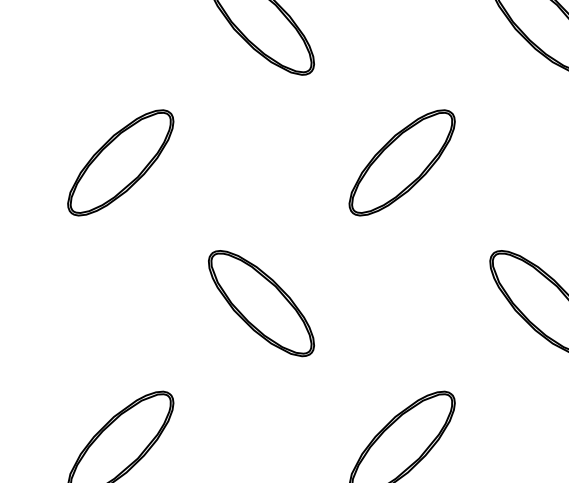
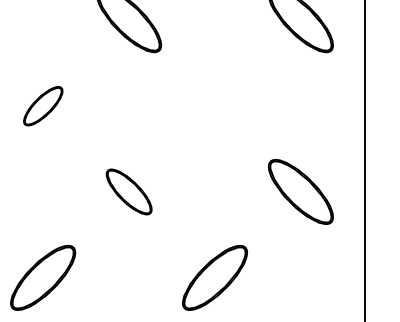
part: (121, 163) -> (43, 106), size x0.6
part: (401, 163) -> (214, 106), removed
part: (262, 302) -> (129, 191), size x0.7

